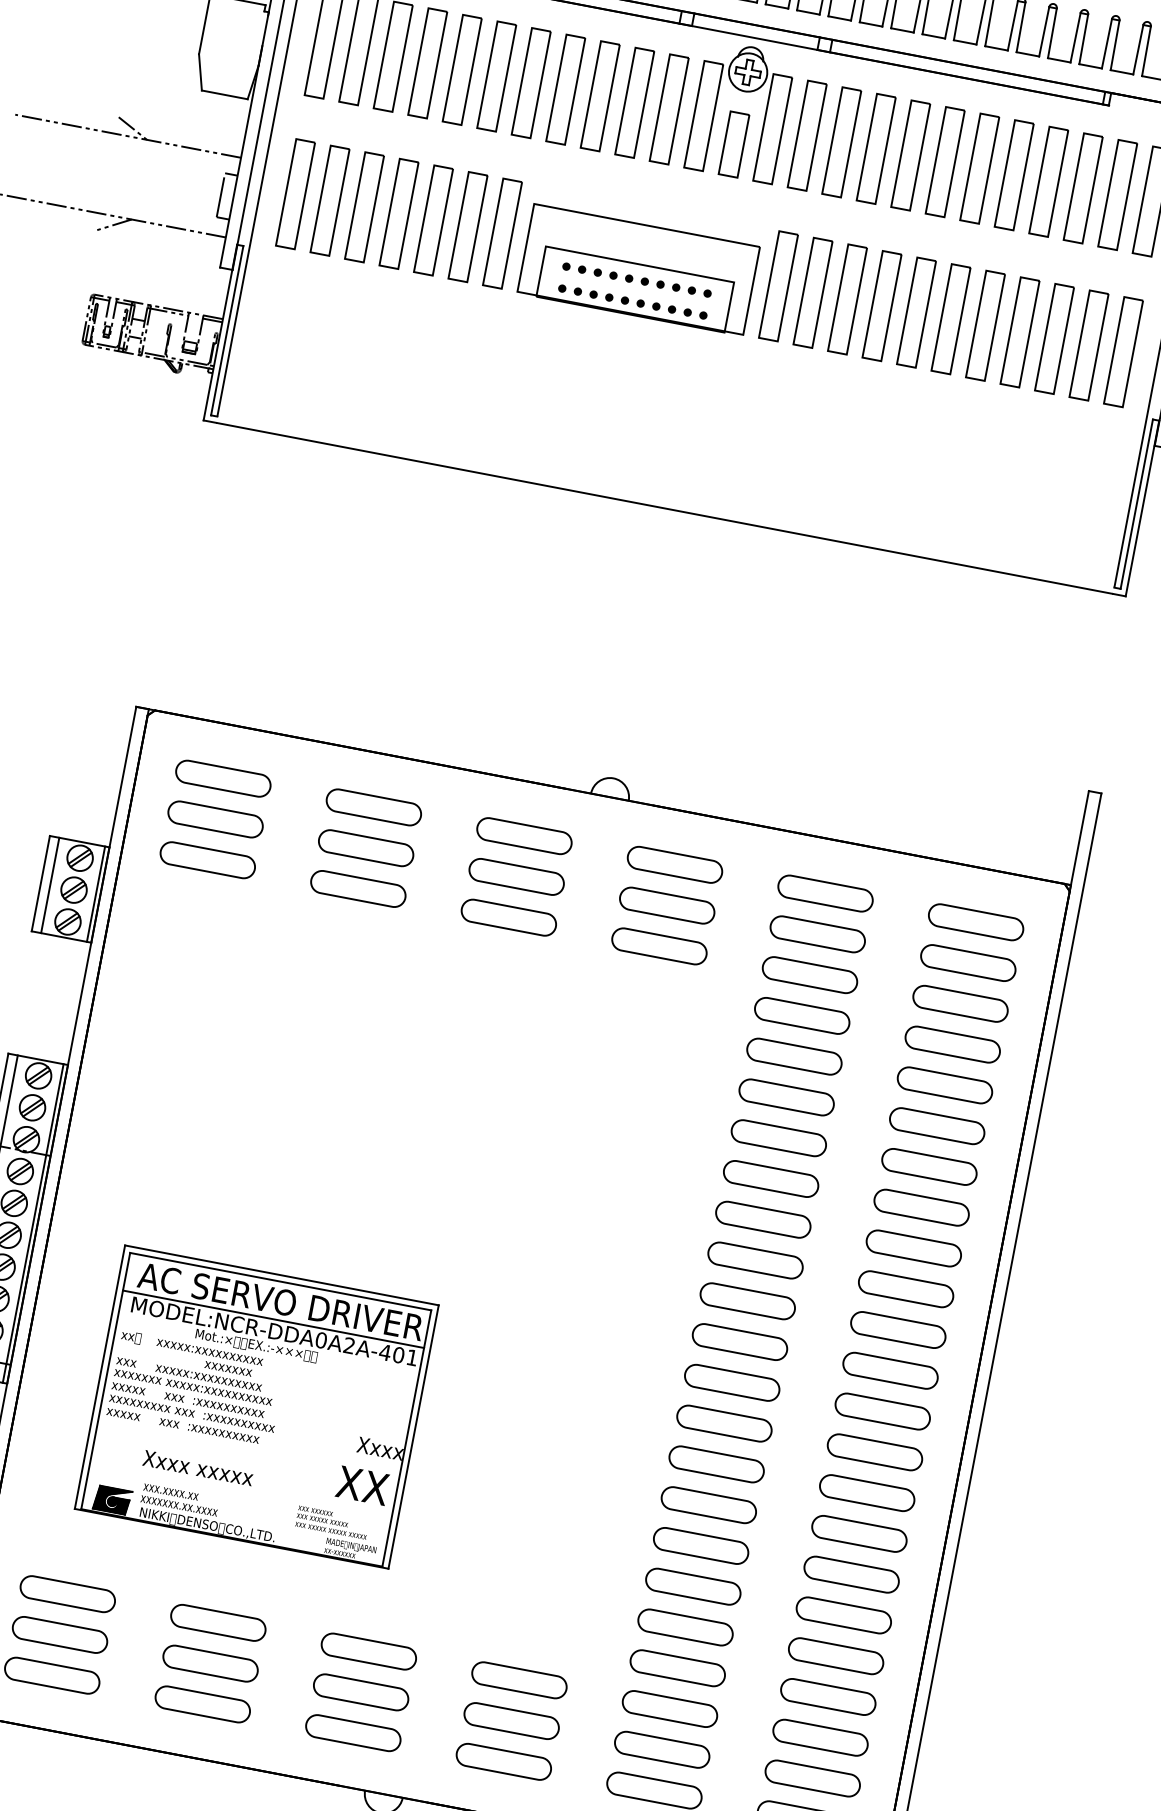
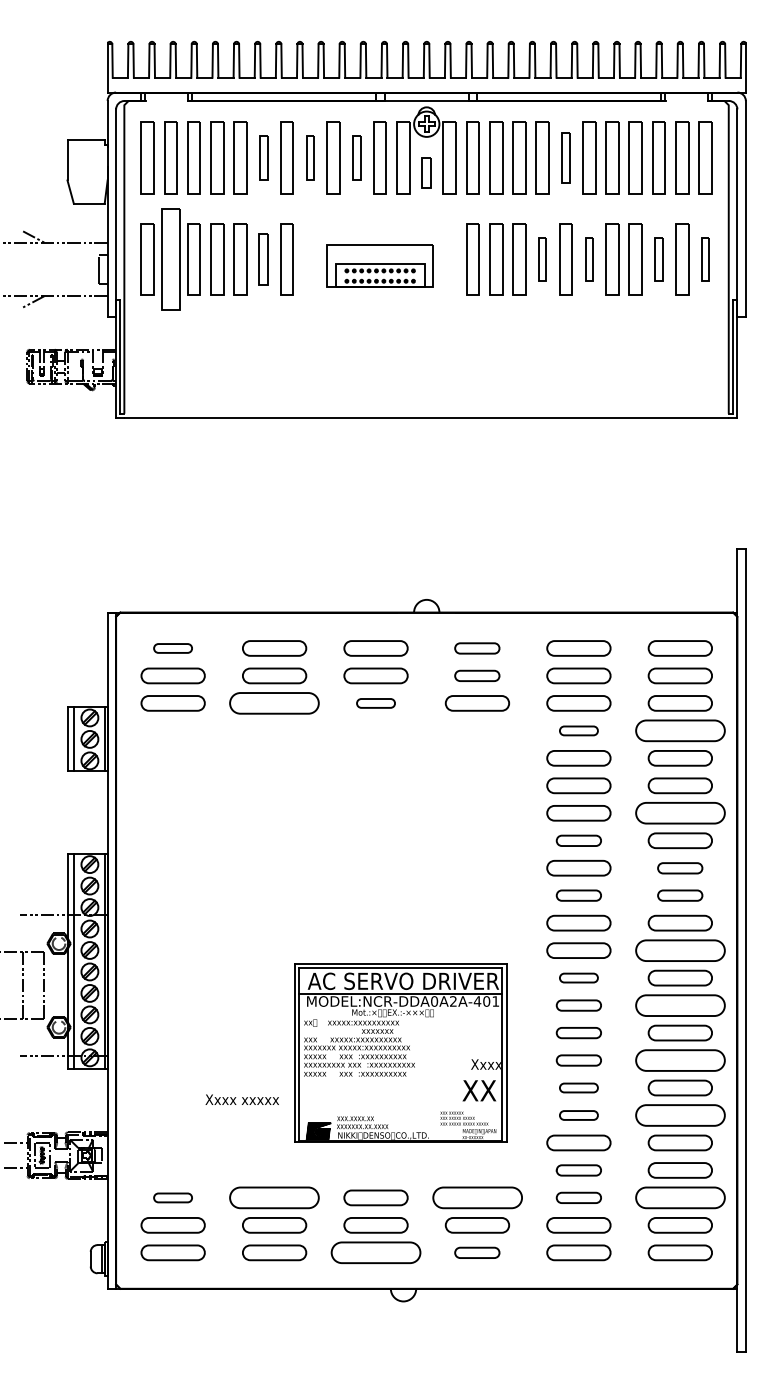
part: (496, 75) -> (263, 157), size x0.6
part: (566, 88) -> (310, 157), size x0.6
part: (634, 101) -> (356, 157), size x0.6
part: (734, 144) -> (426, 172), size x0.7
part: (944, 161) -> (565, 157), size x0.7
part: (329, 200) -> (170, 259), size x1.4
part: (467, 227) -> (263, 259), size x0.7
part: (638, 268) -> (379, 265), size x0.7
part: (881, 306) -> (542, 259), size x0.6
part: (951, 319) -> (589, 259), size x0.6
part: (1053, 338) -> (658, 259), size x0.6
part: (1123, 352) -> (705, 259), size x0.6
part: (222, 778) -> (172, 648), size x0.6
part: (673, 864) -> (476, 648), size x0.7
part: (358, 889) -> (274, 703), size x1.4
part: (665, 904) -> (476, 675), size x0.7
part: (508, 917) -> (375, 703), size x0.6
part: (801, 1015) -> (578, 730), size x0.6
part: (951, 1043) -> (679, 730), size x1.4
part: (928, 1166) -> (679, 813), size x1.4
part: (770, 1178) -> (578, 840), size x0.7
part: (912, 1248) -> (679, 868), size x0.7
part: (754, 1260) -> (578, 895), size x0.7
part: (904, 1288) -> (679, 895), size x0.7
part: (889, 1370) -> (679, 950), size x1.4
part: (731, 1381) -> (578, 977), size x0.6
part: (256, 1406) -> (400, 1052), moved
part: (723, 1423) -> (578, 1005), size x0.7
part: (873, 1451) -> (679, 1005), size x1.4
part: (716, 1463) -> (578, 1032), size x0.7
part: (708, 1504) -> (578, 1060), size x0.7
part: (858, 1533) -> (679, 1060), size x1.4
part: (700, 1545) -> (578, 1087), size x0.6
part: (692, 1586) -> (578, 1115), size x0.6
part: (66, 1593) -> (172, 1197), size x0.6
part: (842, 1615) -> (679, 1115), size x1.4
part: (218, 1622) -> (274, 1197), size x1.4
part: (677, 1668) -> (578, 1170), size x0.7
part: (518, 1679) -> (476, 1197), size x1.4
part: (669, 1708) -> (578, 1197), size x0.7
part: (352, 1732) -> (375, 1252), size x1.4
part: (819, 1736) -> (679, 1197), size x1.4
part: (502, 1761) -> (476, 1252), size x0.7

